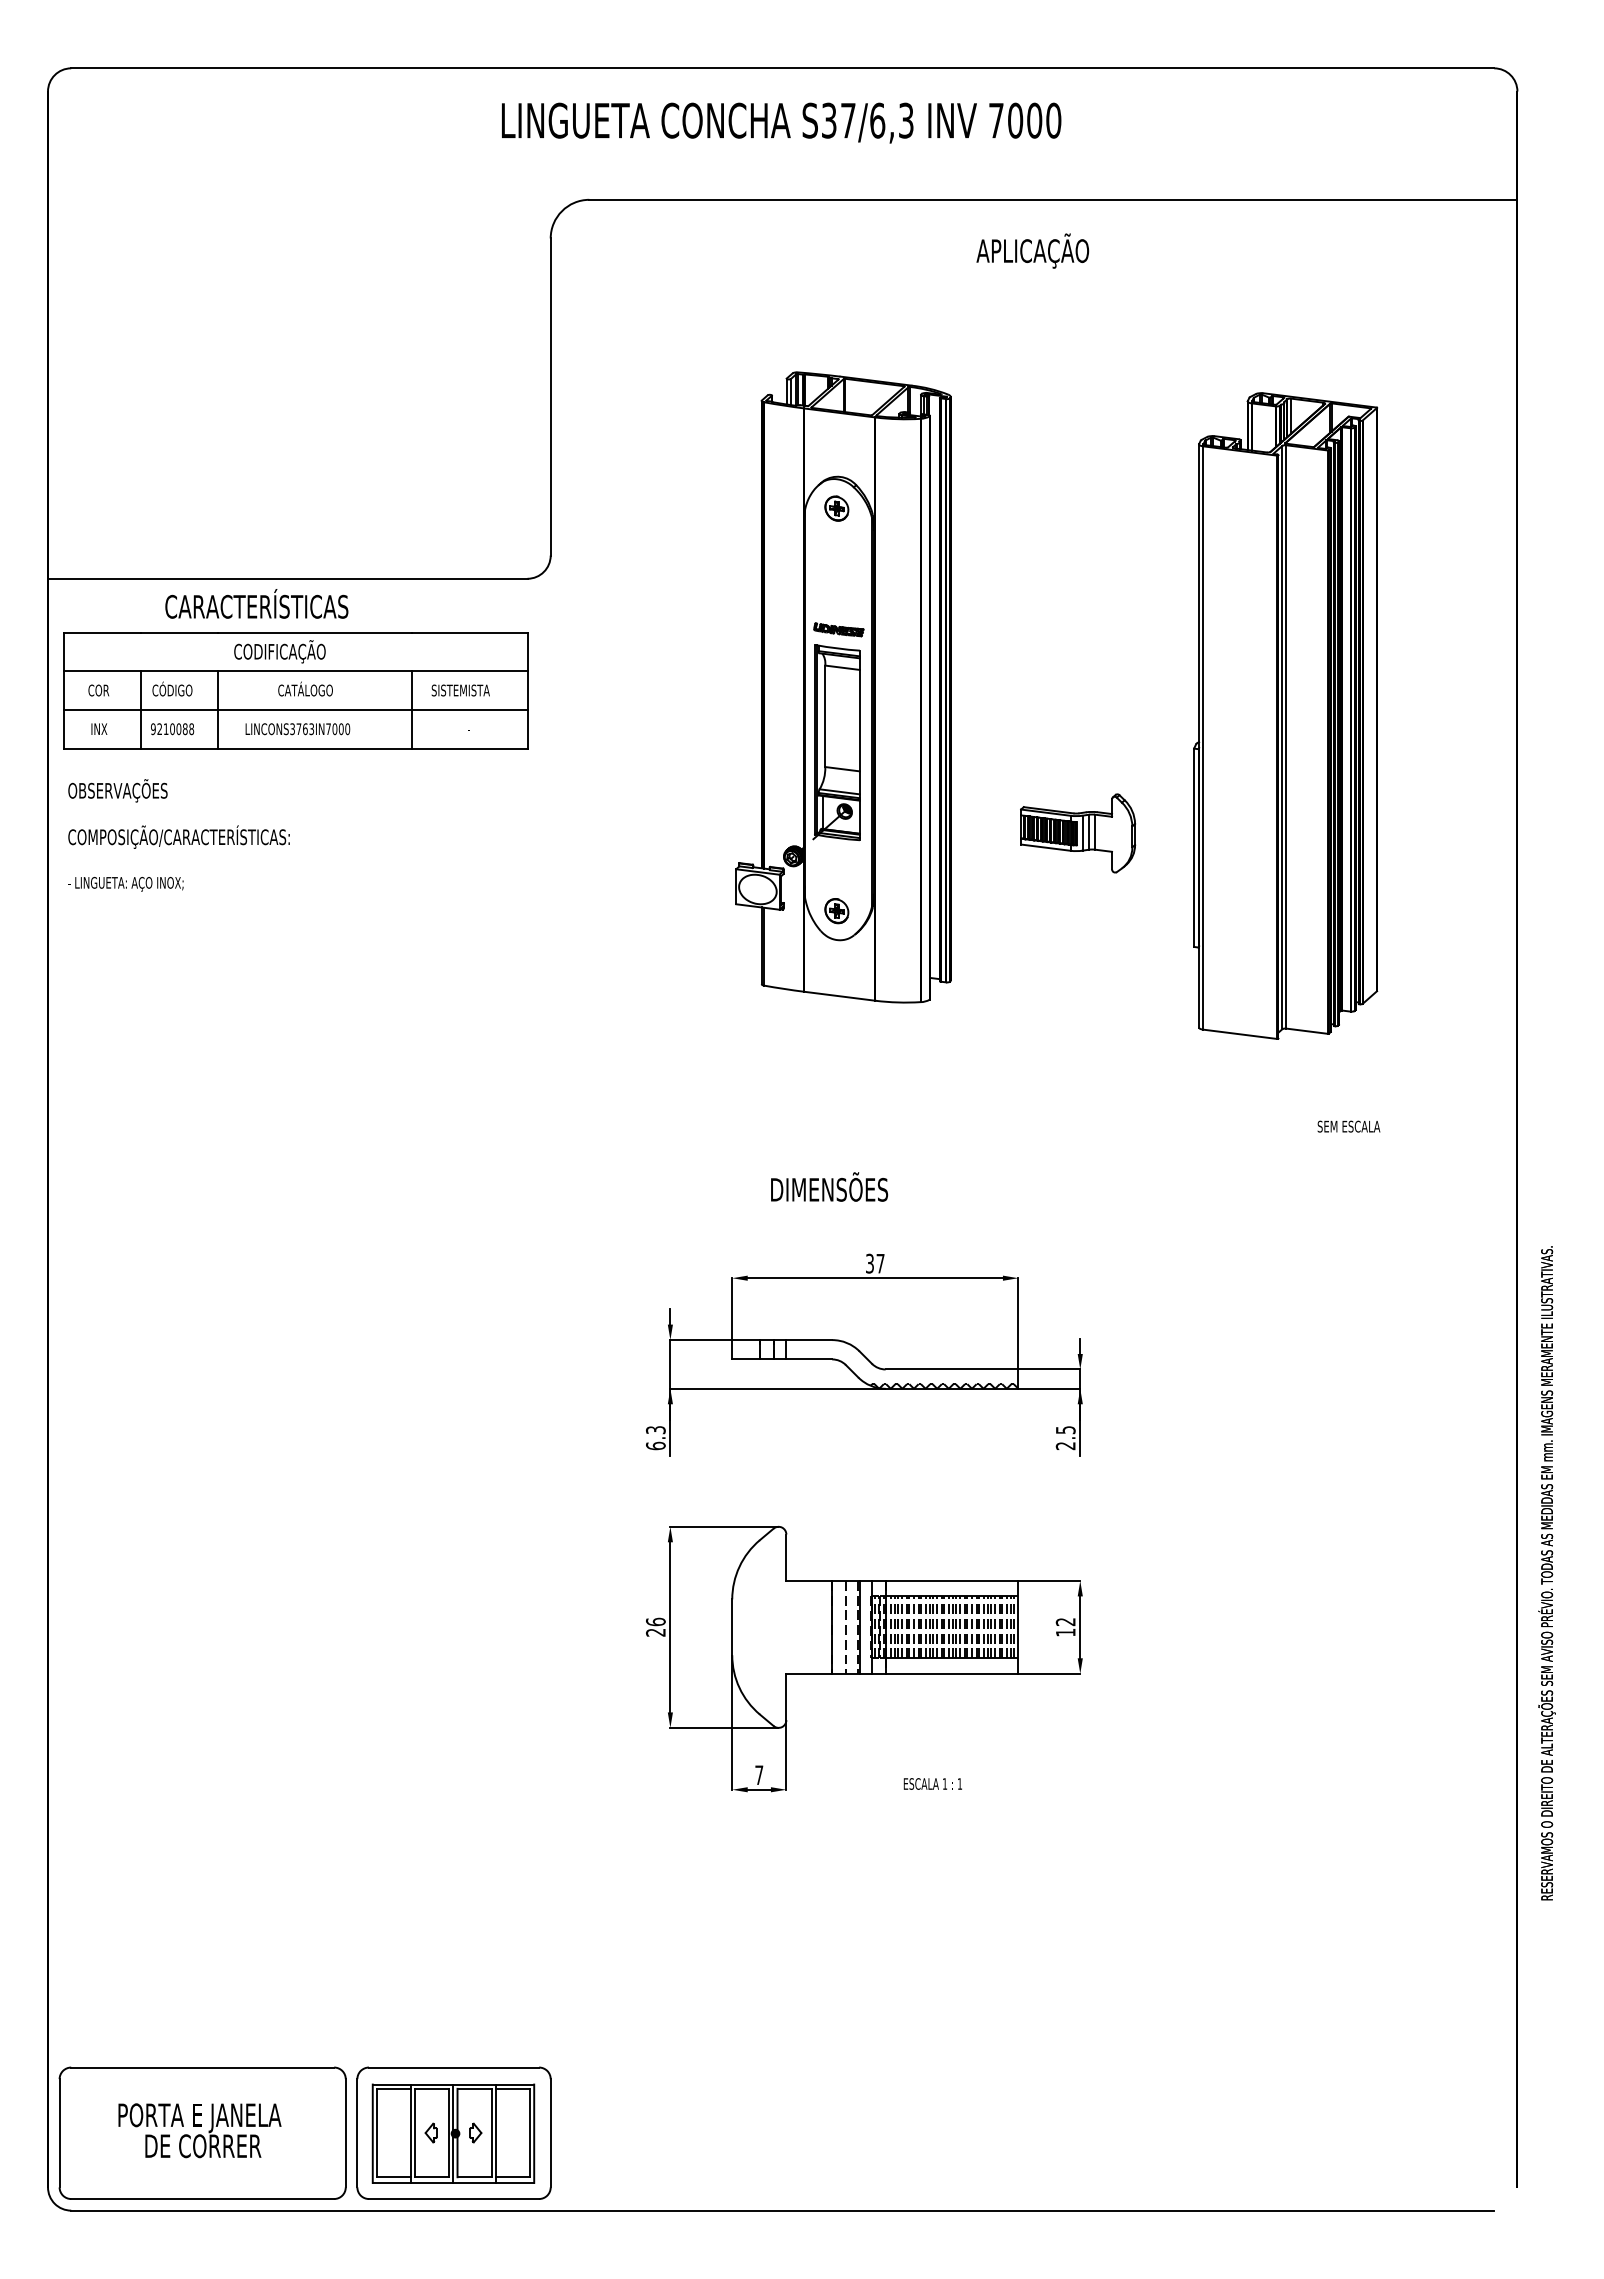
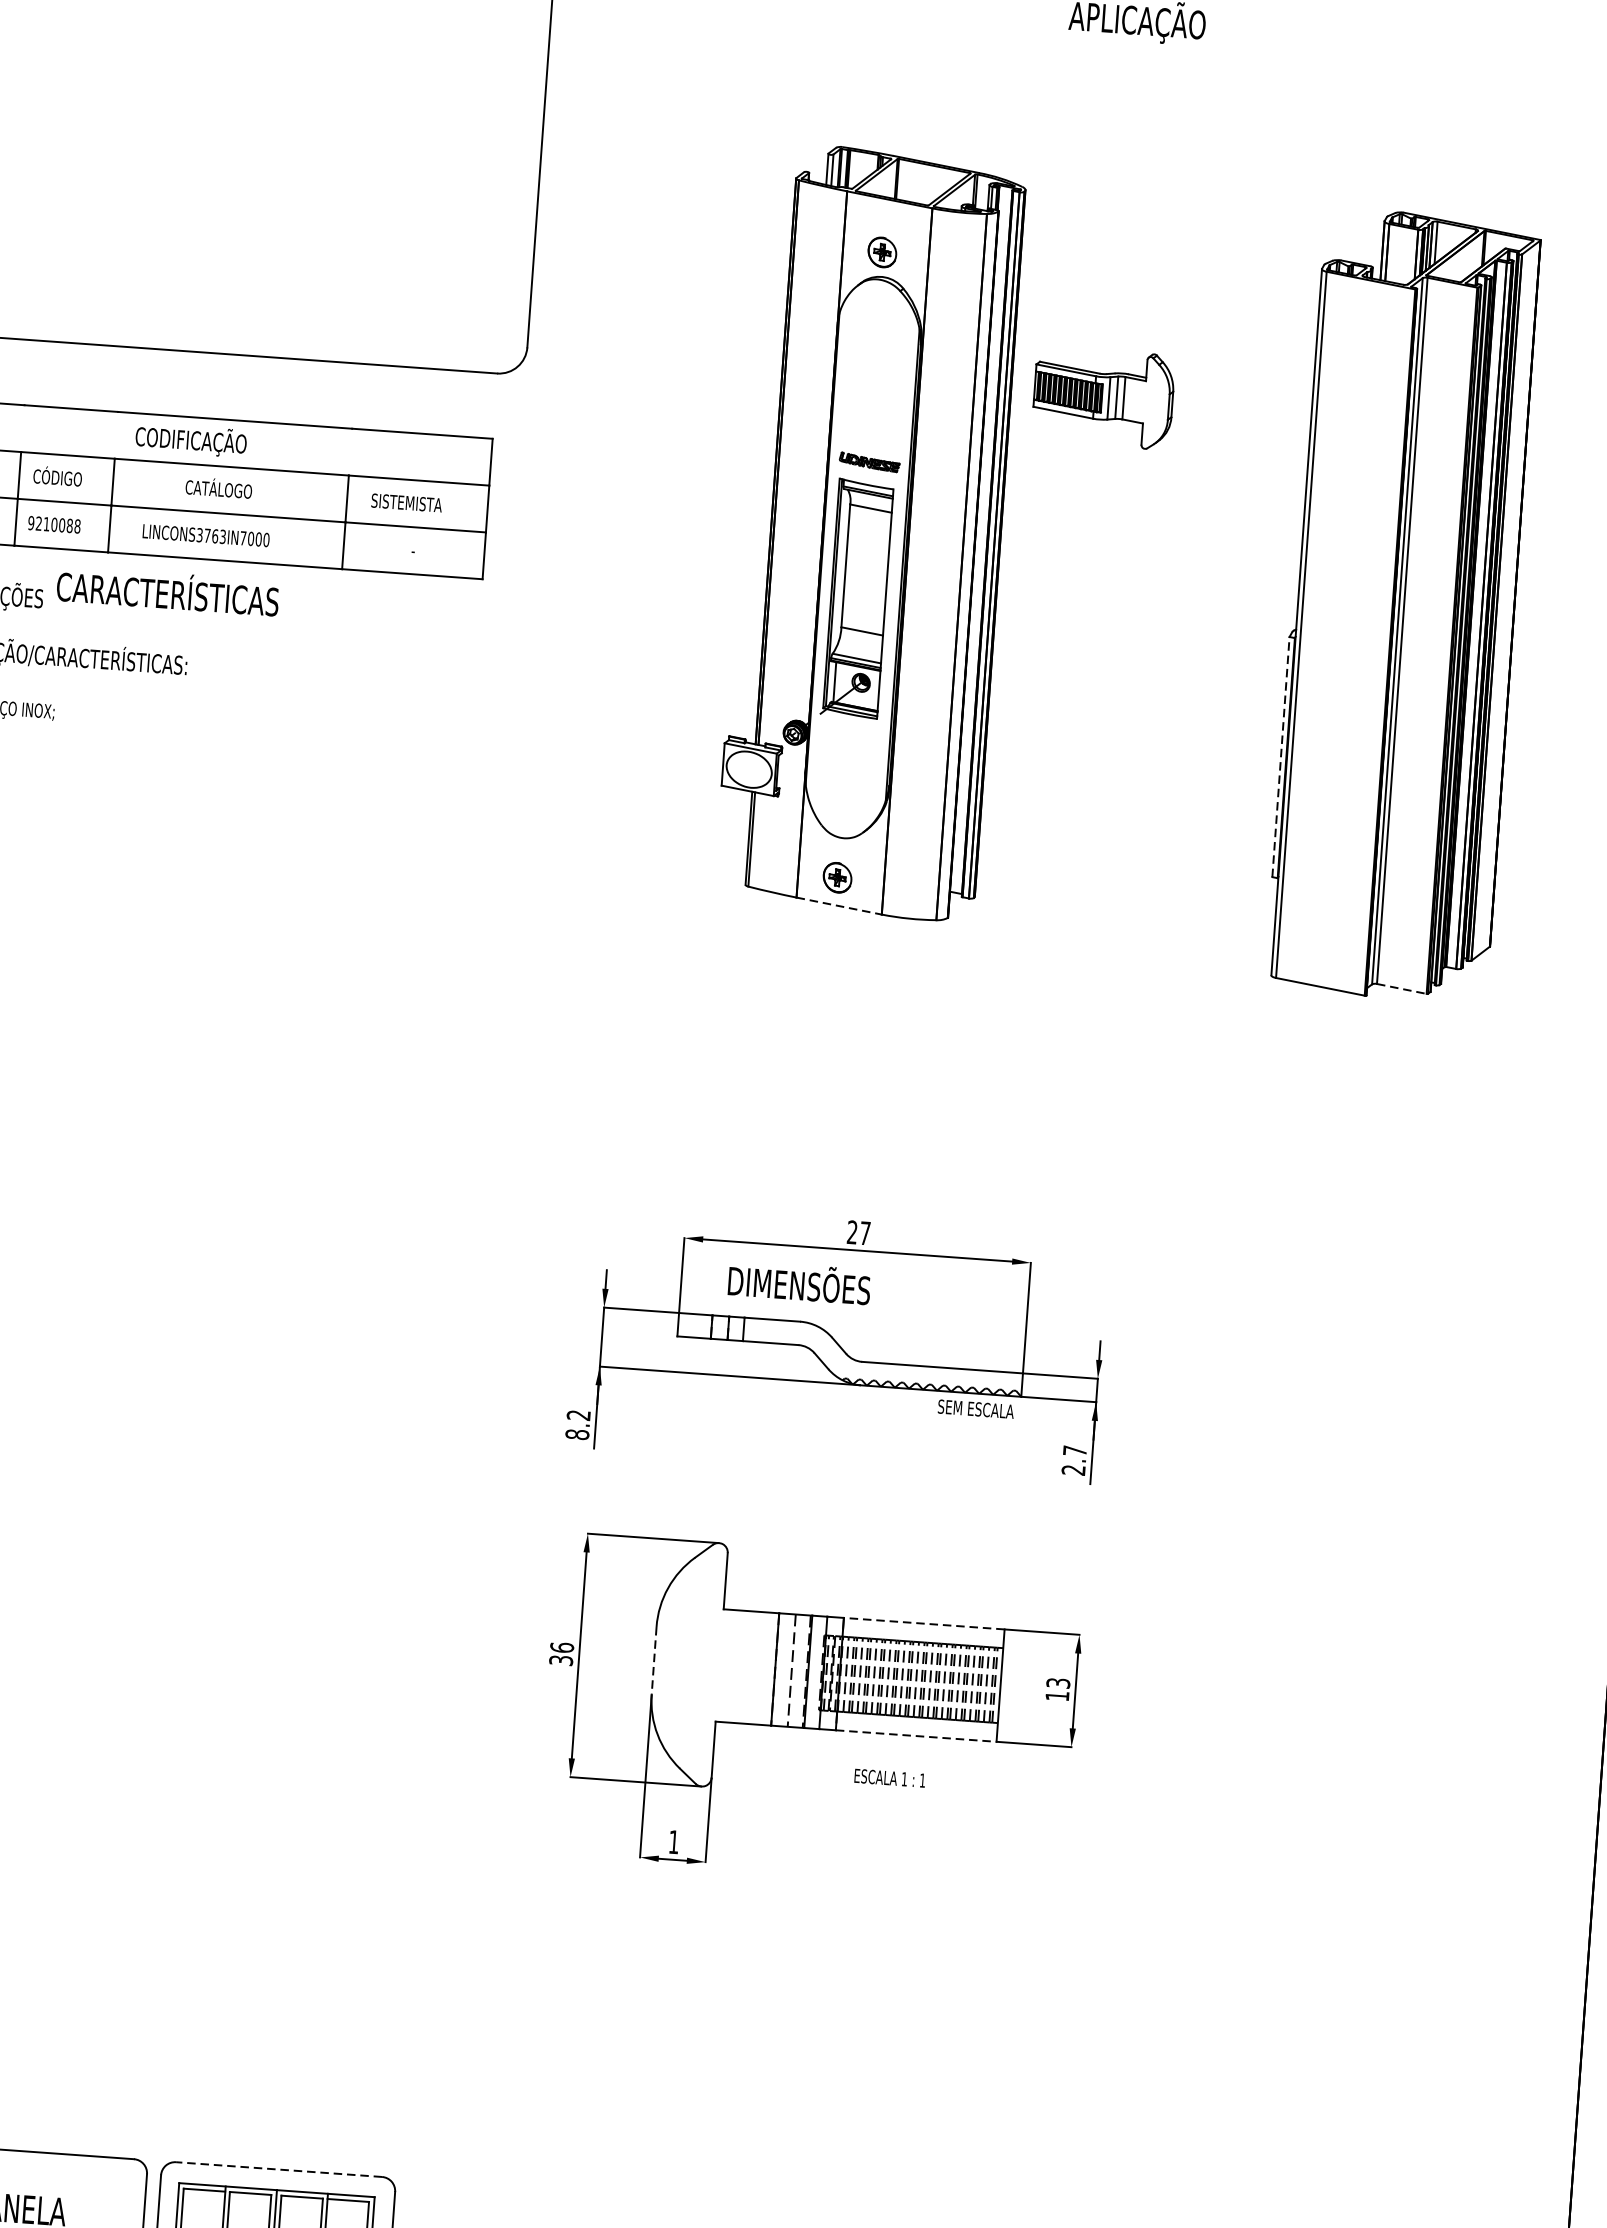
part: (836, 508) -> (881, 252), moved
text: (256, 603) -> (167, 590), moved
part: (1078, 833) -> (1103, 398), moved
line: (1194, 847) -> (1281, 756), solid -> dashed
part: (836, 911) -> (837, 878), moved
line: (839, 996) -> (838, 906), solid -> dashed
line: (1307, 1031) -> (1402, 989), solid -> dashed
text: (1348, 1126) -> (975, 1408), moved
text: (829, 1186) -> (799, 1281), moved
text: (869, 1263) -> (851, 1232), 37 -> 27
text: (1065, 1430) -> (1074, 1451), 2.5 -> 2.7
text: (655, 1438) -> (577, 1425), 6.3 -> 8.2
line: (951, 1580) -> (923, 1623), solid -> dashed
text: (1065, 1621) -> (1058, 1682), 12 -> 13
line: (732, 1627) -> (654, 1660), solid -> dashed
text: (655, 1632) -> (560, 1660), 26 -> 36
line: (952, 1673) -> (916, 1735), solid -> dashed
text: (759, 1774) -> (674, 1841), 7 -> 1
text: (932, 1783) -> (889, 1777), moved
line: (453, 2067) -> (278, 2169), solid -> dashed

